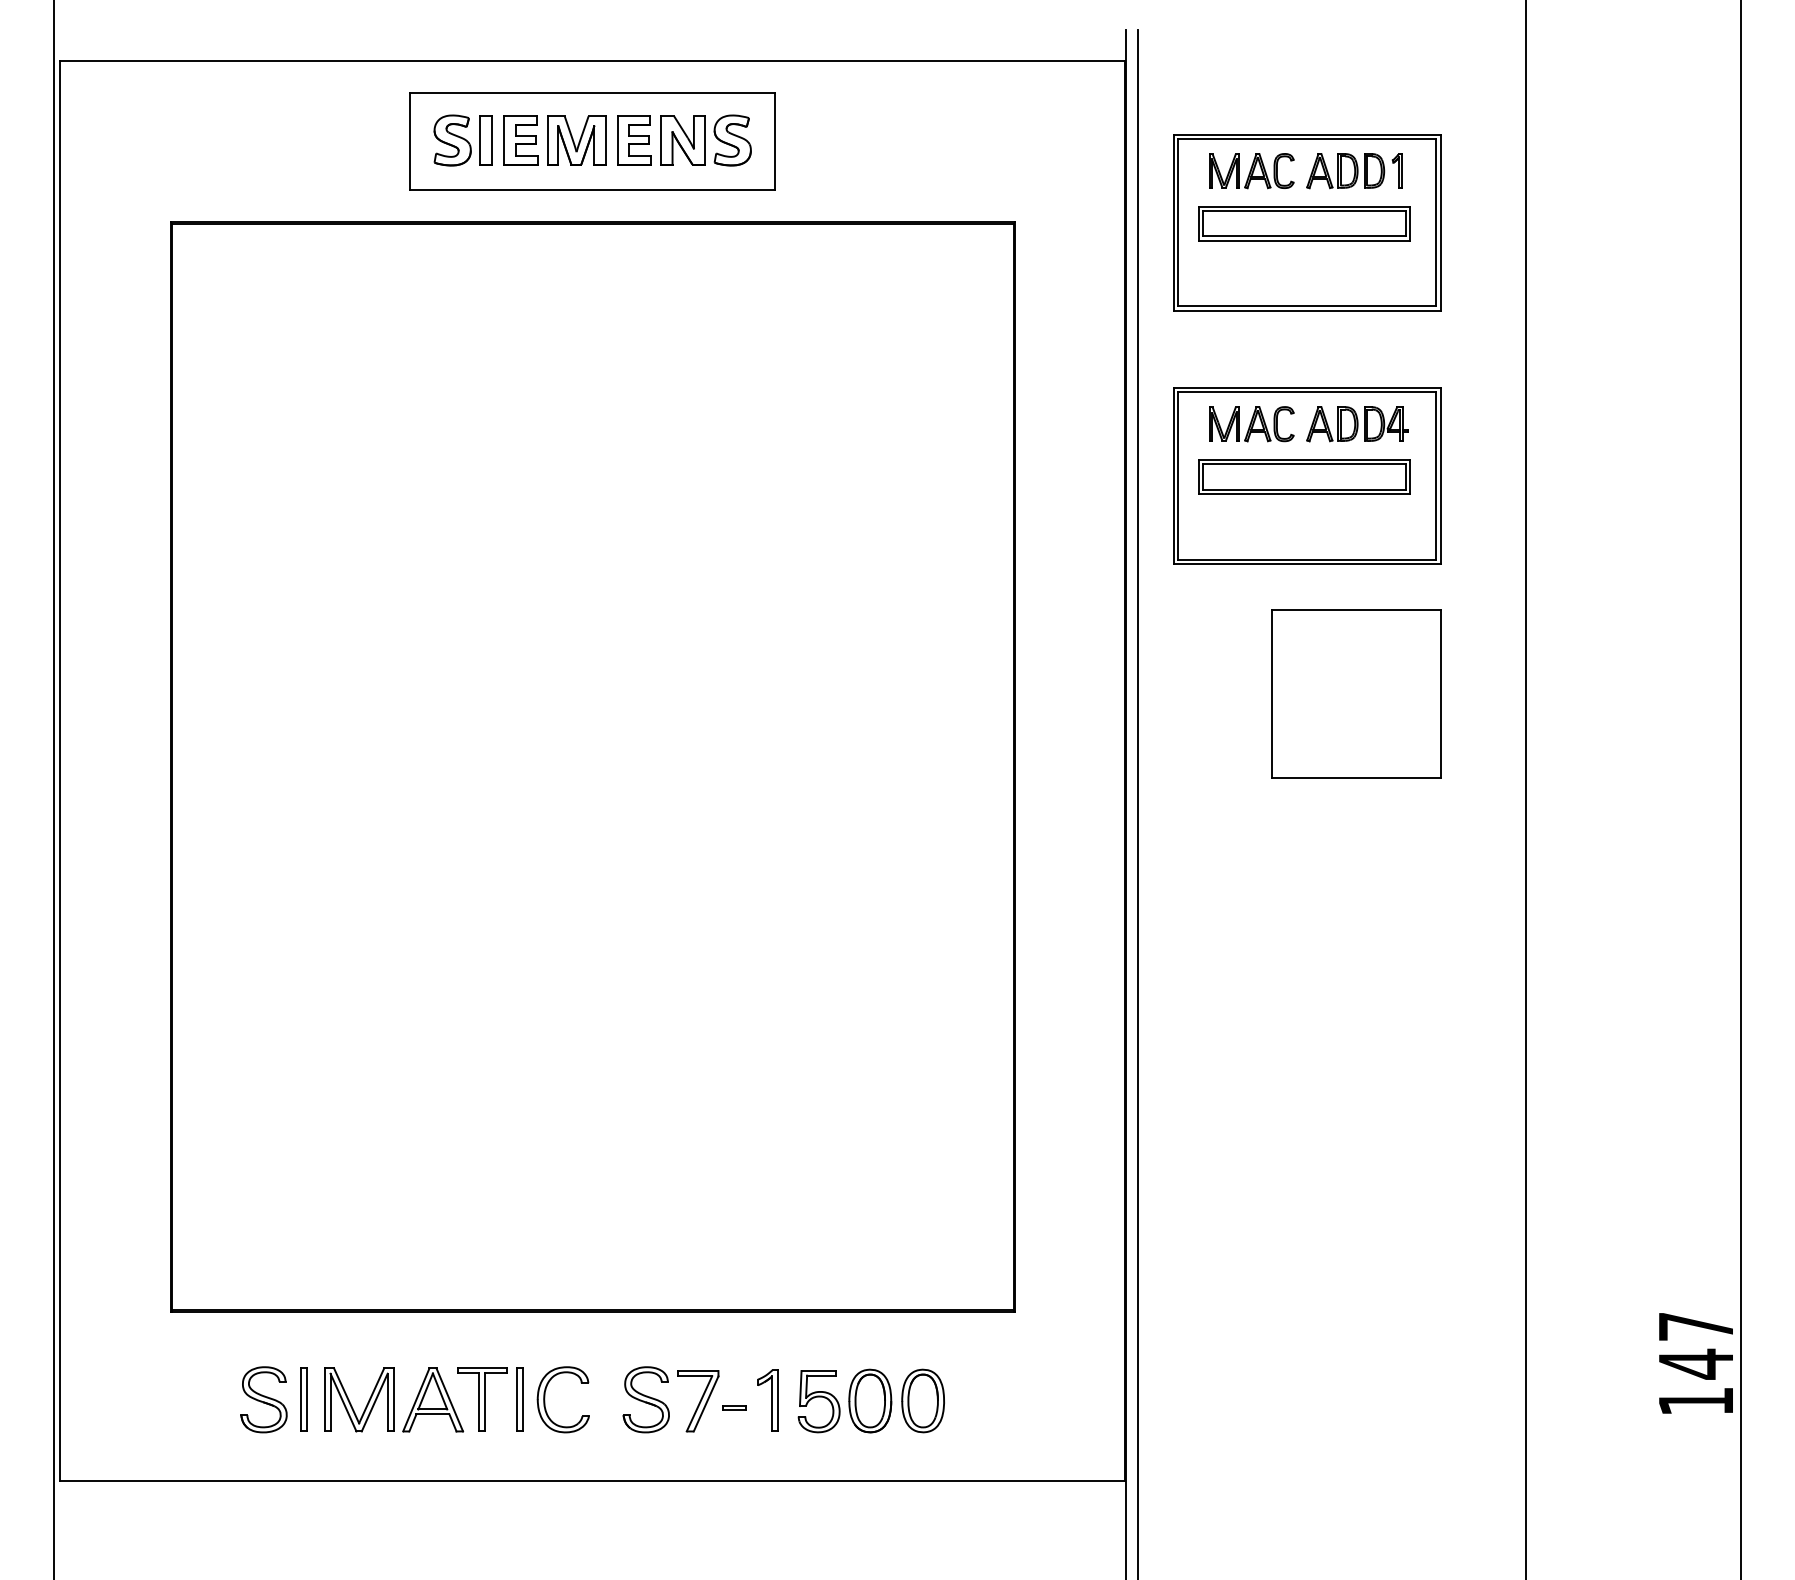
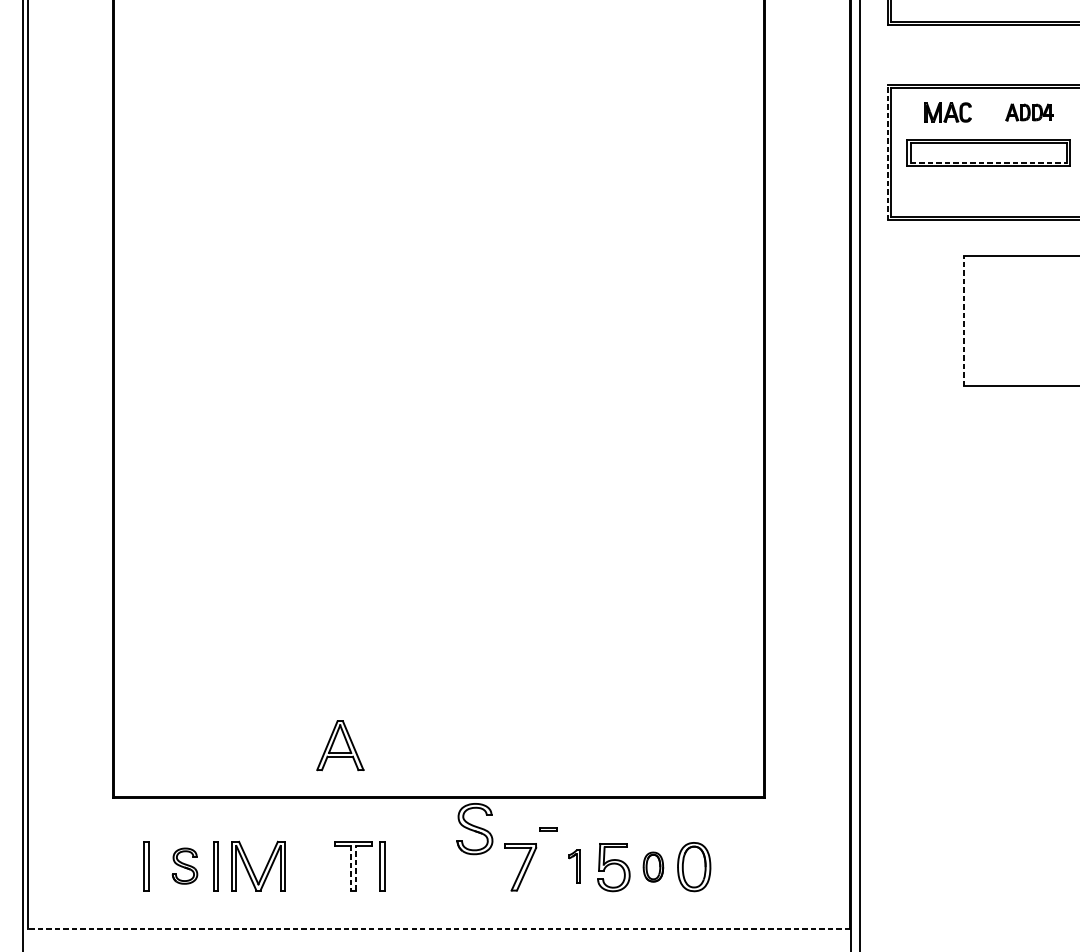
part: (1251, 424) -> (947, 112), size x0.7
part: (1357, 424) -> (1029, 112), size x0.6
line: (1173, 476) -> (887, 152), solid -> dashed
line: (1305, 489) -> (989, 162), solid -> dashed
line: (1271, 693) -> (963, 320), solid -> dashed
part: (213, 1399) -> (145, 865), added
part: (263, 1399) -> (184, 865), size x0.7
part: (433, 1399) -> (340, 745), moved
part: (545, 1399) -> (402, 865), removed
part: (645, 1399) -> (474, 828), moved
part: (767, 1400) -> (573, 866), size x0.7
part: (870, 1400) -> (653, 866), size x0.6
line: (479, 1402) -> (351, 868), solid -> dashed
line: (485, 1402) -> (356, 868), solid -> dashed
part: (734, 1407) -> (548, 828), moved
line: (592, 1480) -> (438, 928), solid -> dashed

